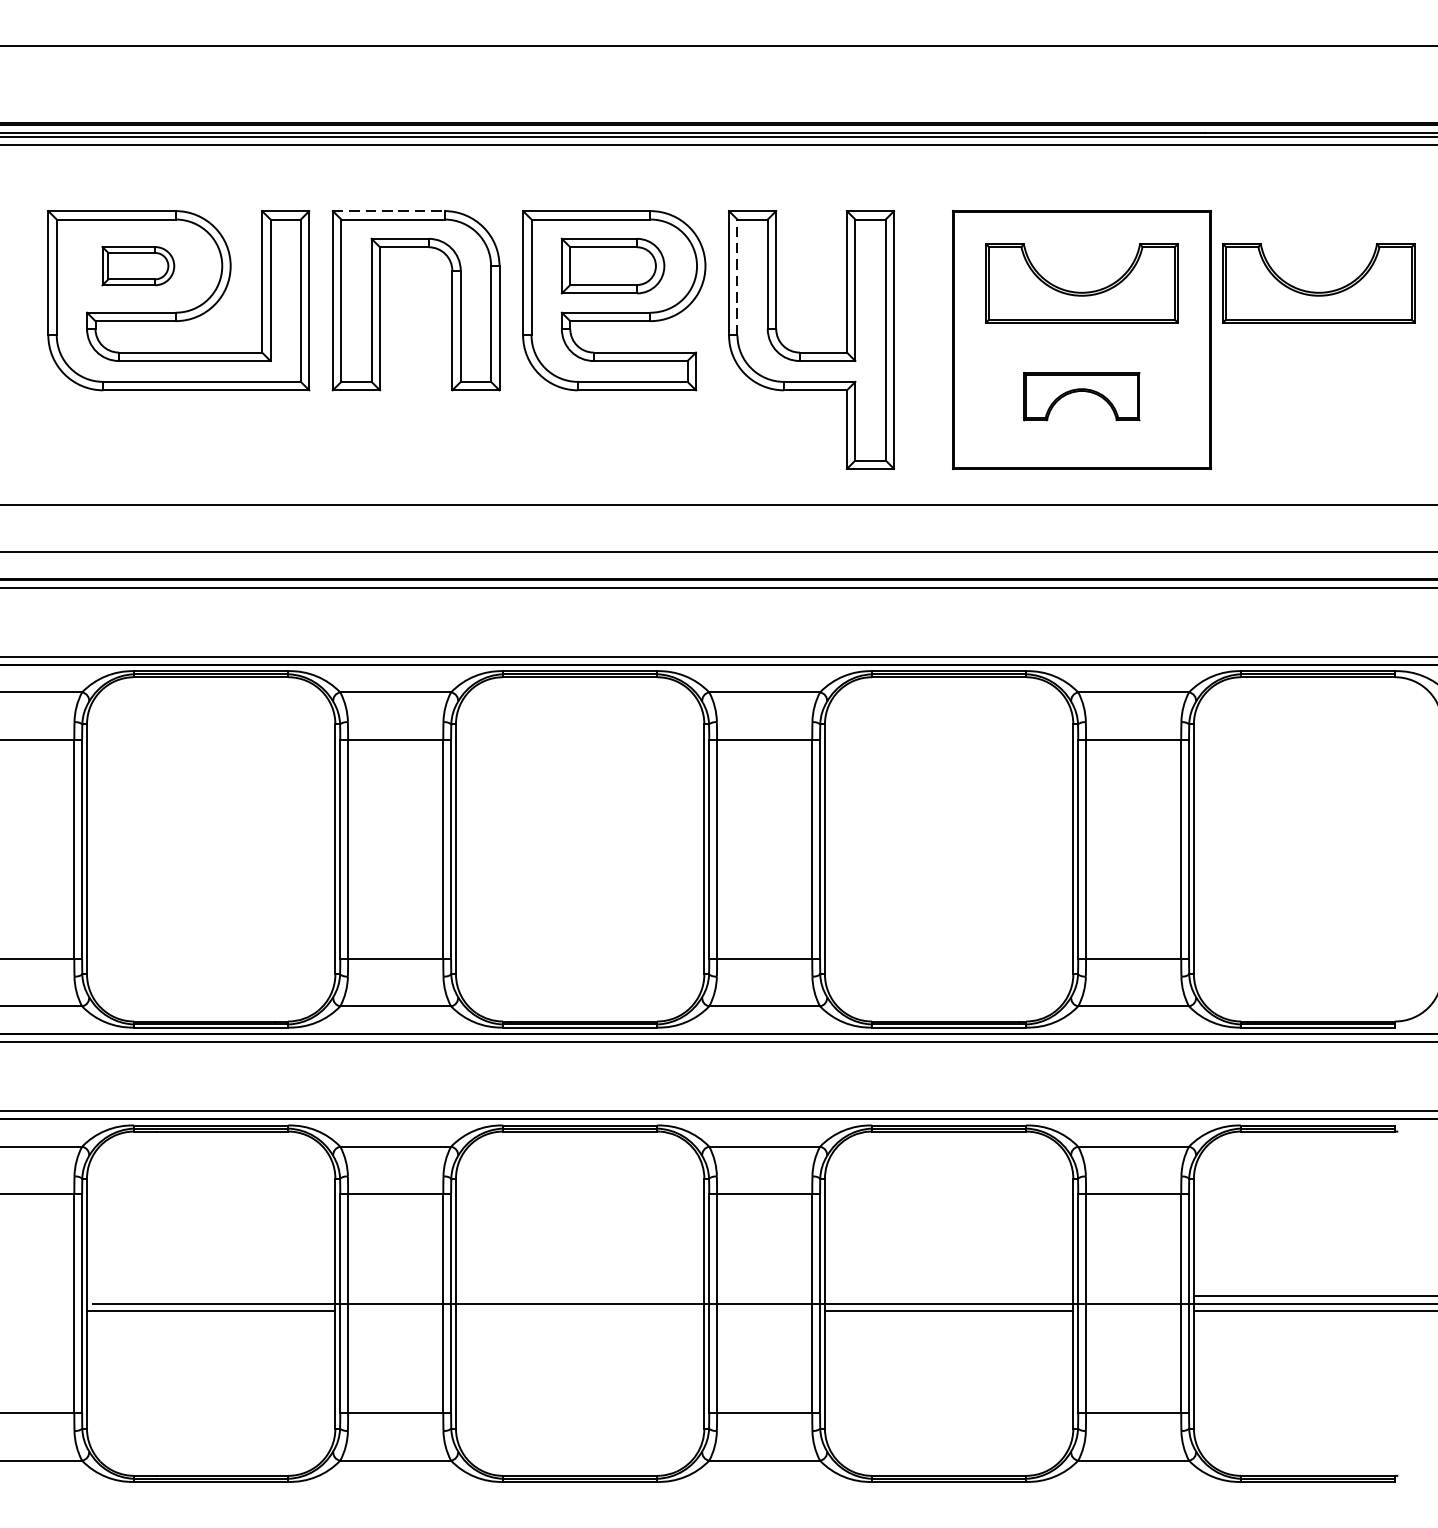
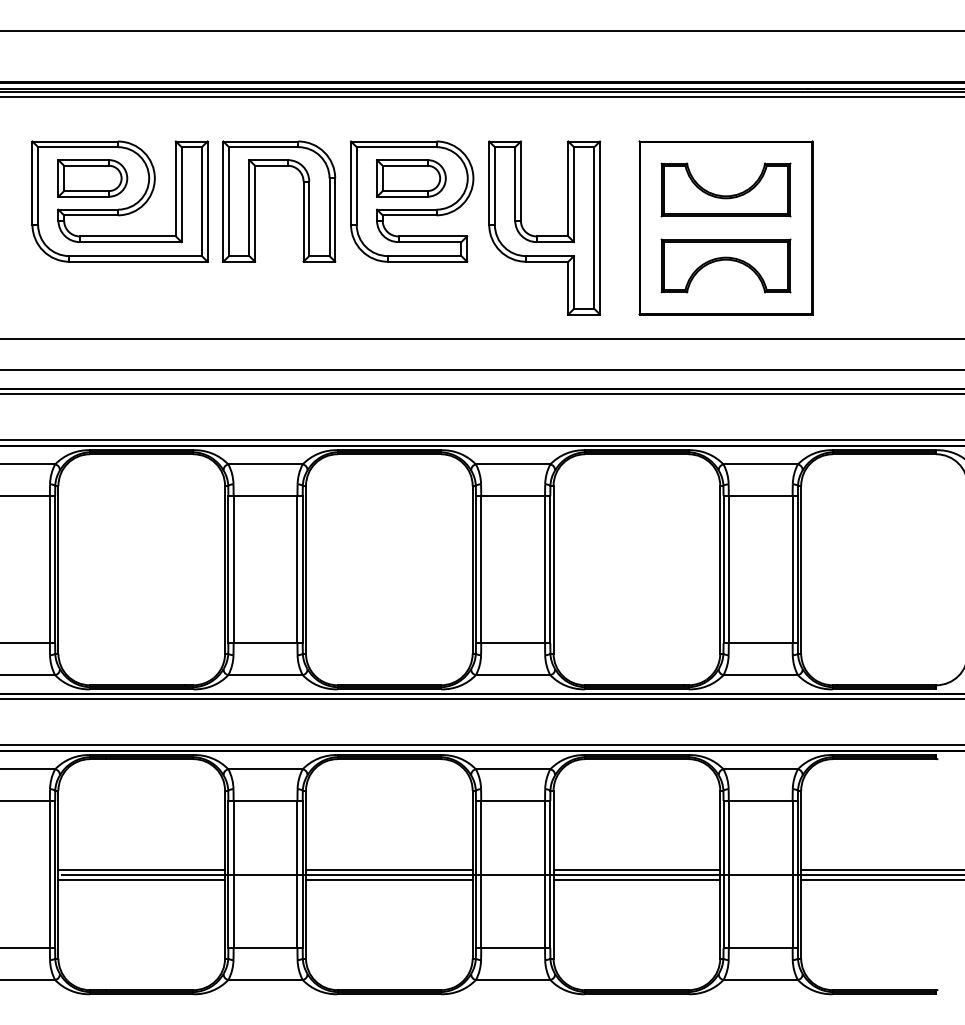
line: (389, 211) -> (261, 141), dashed -> solid
part: (137, 266) -> (92, 178), size x1.43
line: (736, 278) -> (494, 186), dashed -> solid
part: (1318, 282) -> (884, 189), removed
part: (1081, 395) -> (725, 265), size x1.67
line: (210, 1296) -> (141, 869), added
line: (580, 1296) -> (389, 869), added
line: (948, 1296) -> (636, 869), added
line: (580, 1310) -> (389, 879), added

